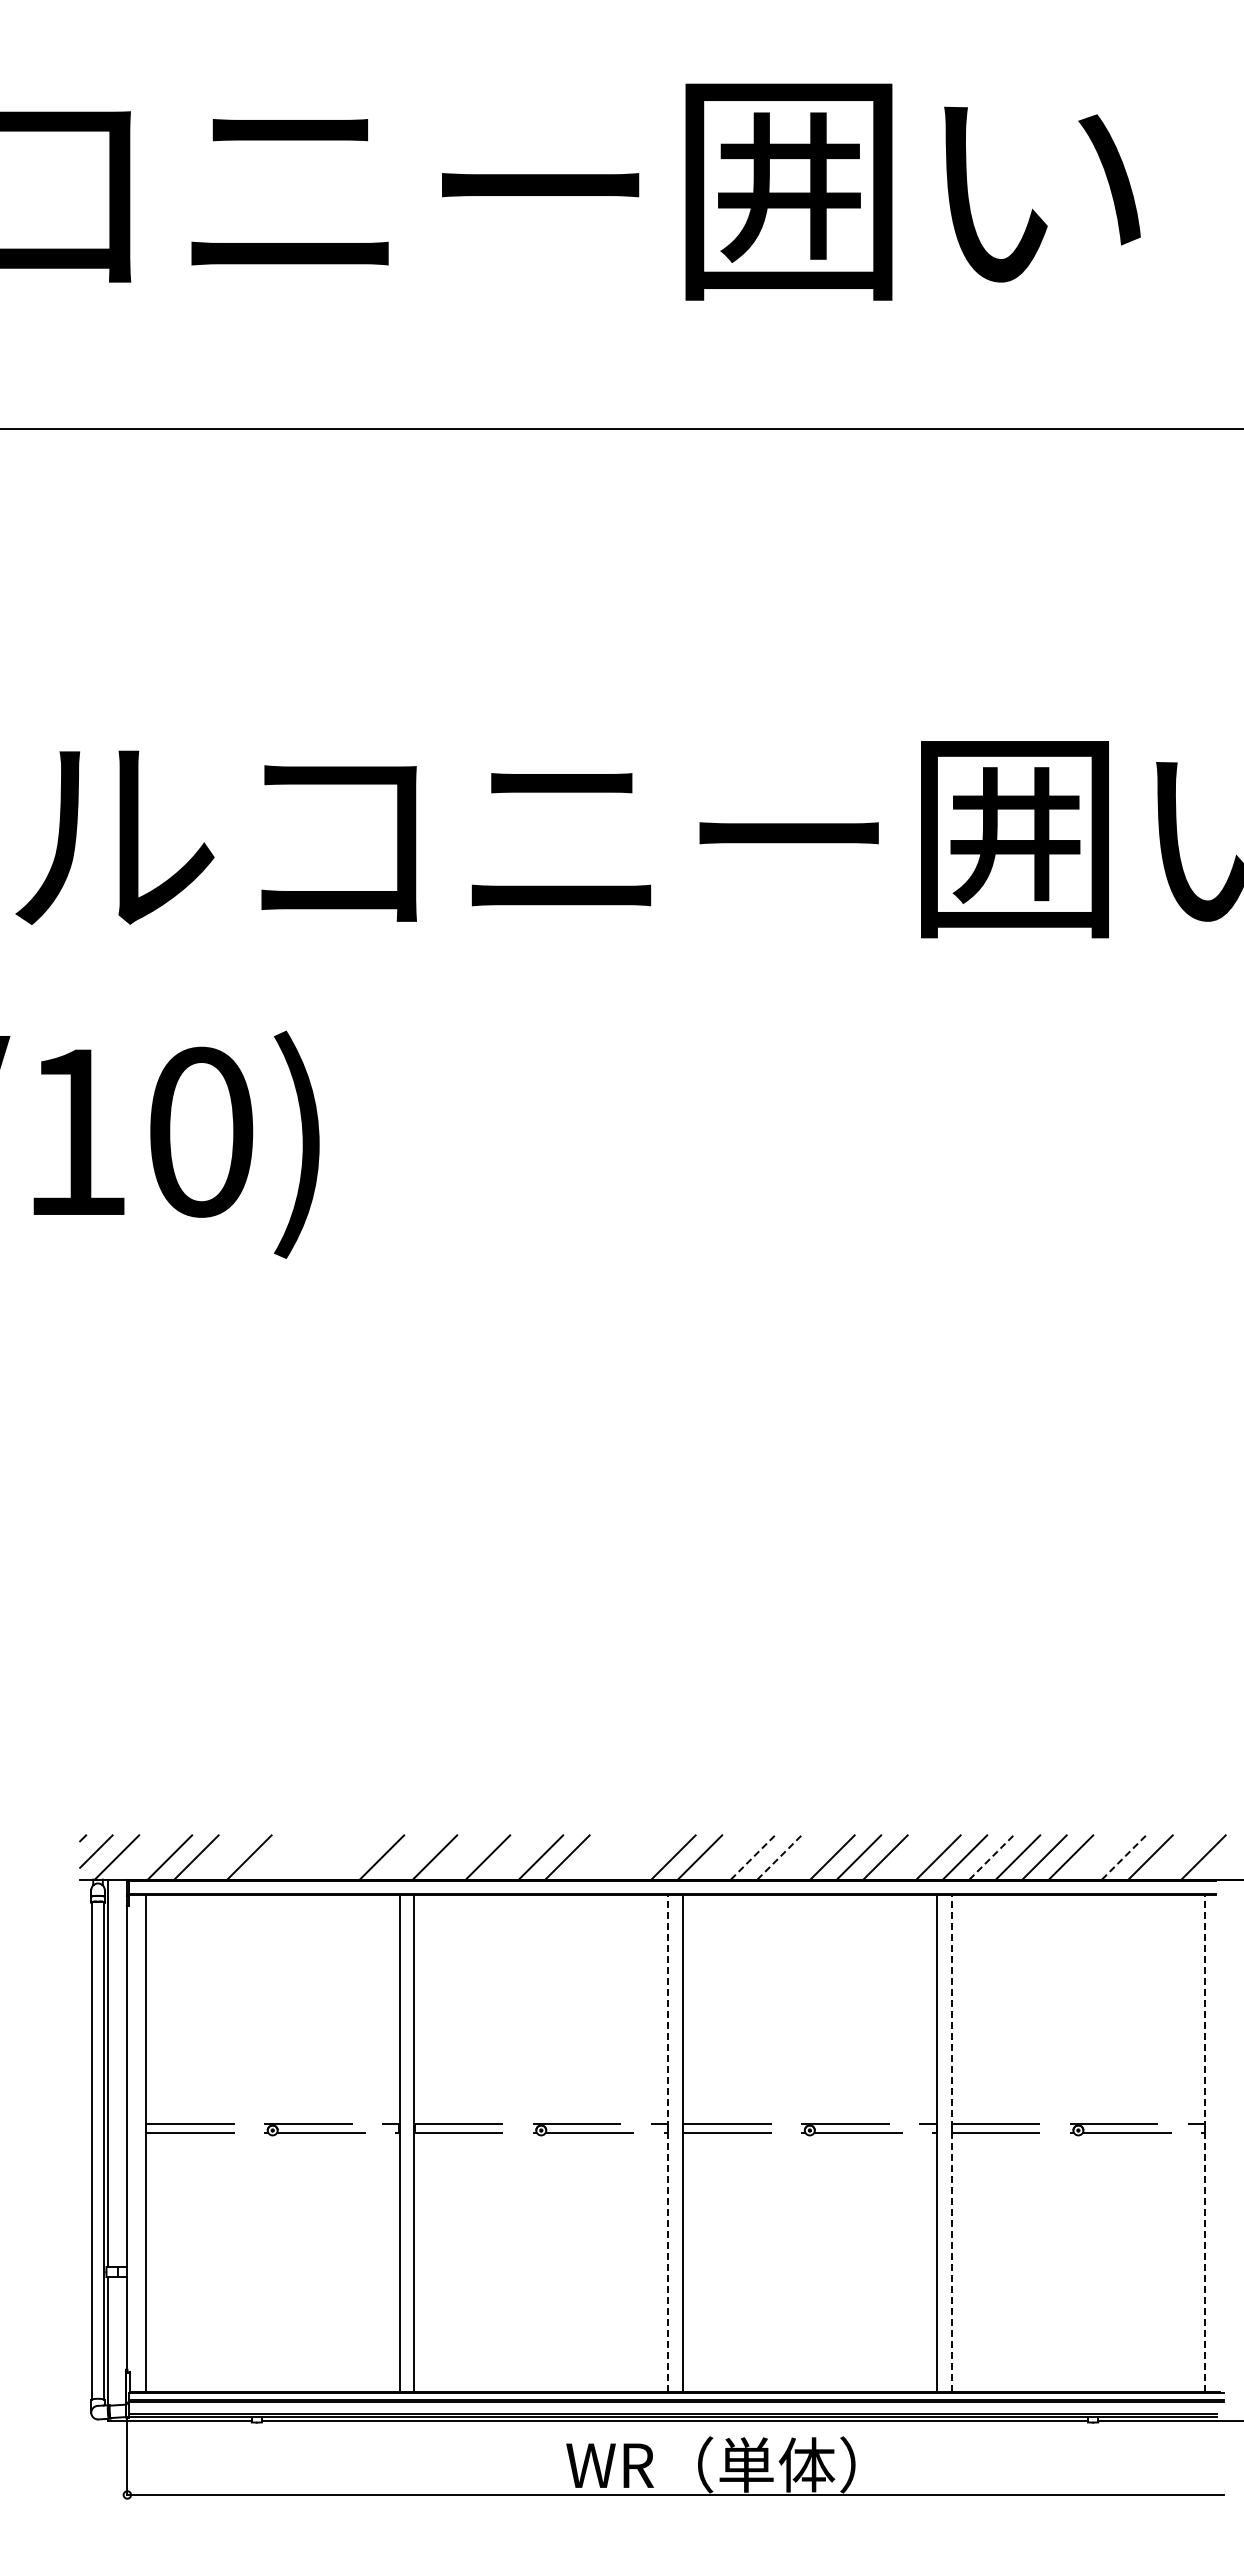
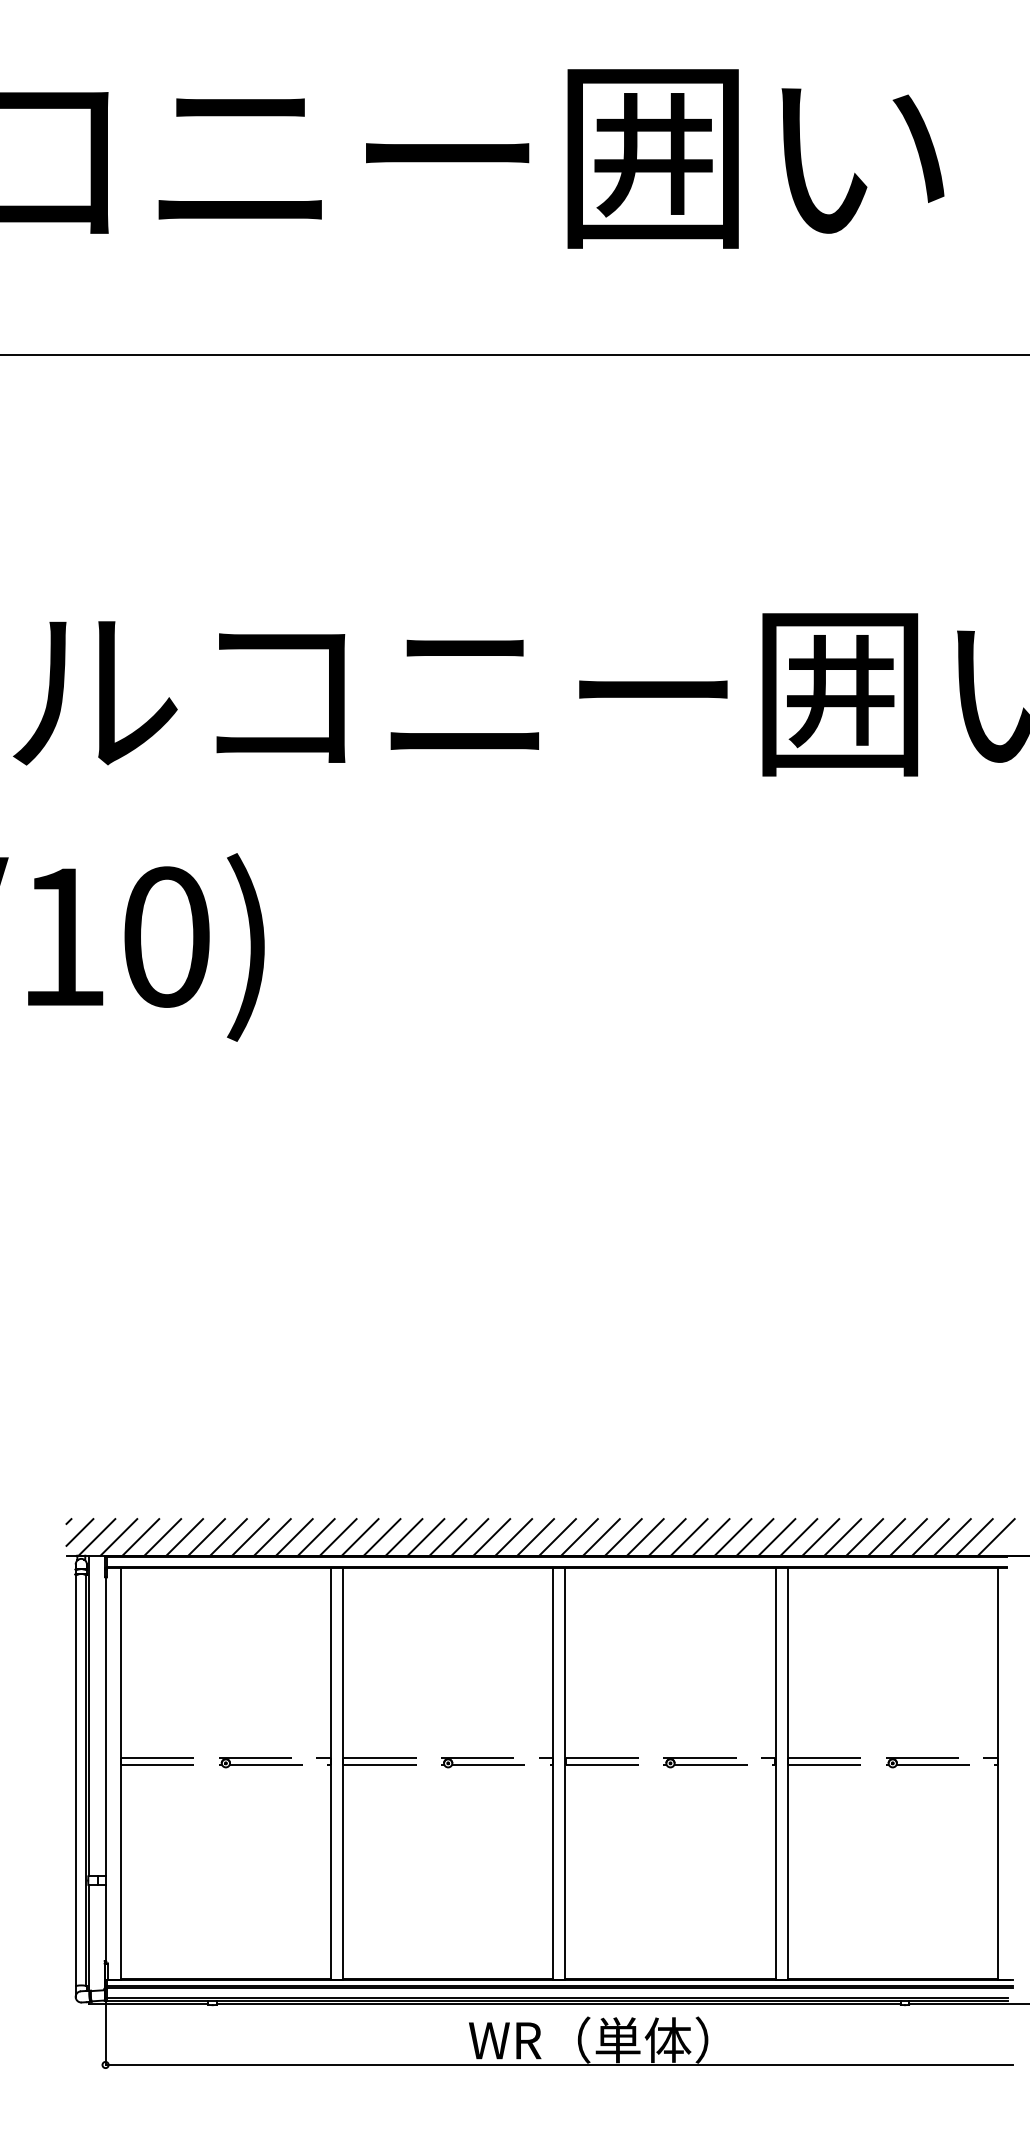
line: (143, 1857) -> (118, 1537), added
line: (222, 1857) -> (184, 1537), added
line: (275, 1857) -> (228, 1537), added
line: (302, 1857) -> (250, 1537), added
line: (328, 1857) -> (272, 1537), added
line: (355, 1857) -> (294, 1537), added
line: (408, 1857) -> (338, 1537), added
line: (461, 1857) -> (382, 1537), added
line: (514, 1857) -> (426, 1537), added
line: (593, 1857) -> (491, 1537), added
line: (620, 1857) -> (513, 1537), added
line: (646, 1857) -> (535, 1537), added
line: (726, 1857) -> (601, 1537), added
line: (753, 1857) -> (623, 1537), dashed -> solid
line: (779, 1857) -> (645, 1537), dashed -> solid
line: (805, 1857) -> (666, 1537), added
line: (911, 1857) -> (754, 1537), added
line: (991, 1857) -> (820, 1537), dashed -> solid
line: (1097, 1857) -> (908, 1537), added
line: (1124, 1857) -> (930, 1537), dashed -> solid
line: (1176, 1857) -> (973, 1537), added
line: (668, 2143) -> (553, 1774), dashed -> solid
line: (951, 2143) -> (787, 1774), dashed -> solid
line: (1205, 2143) -> (997, 1774), dashed -> solid

